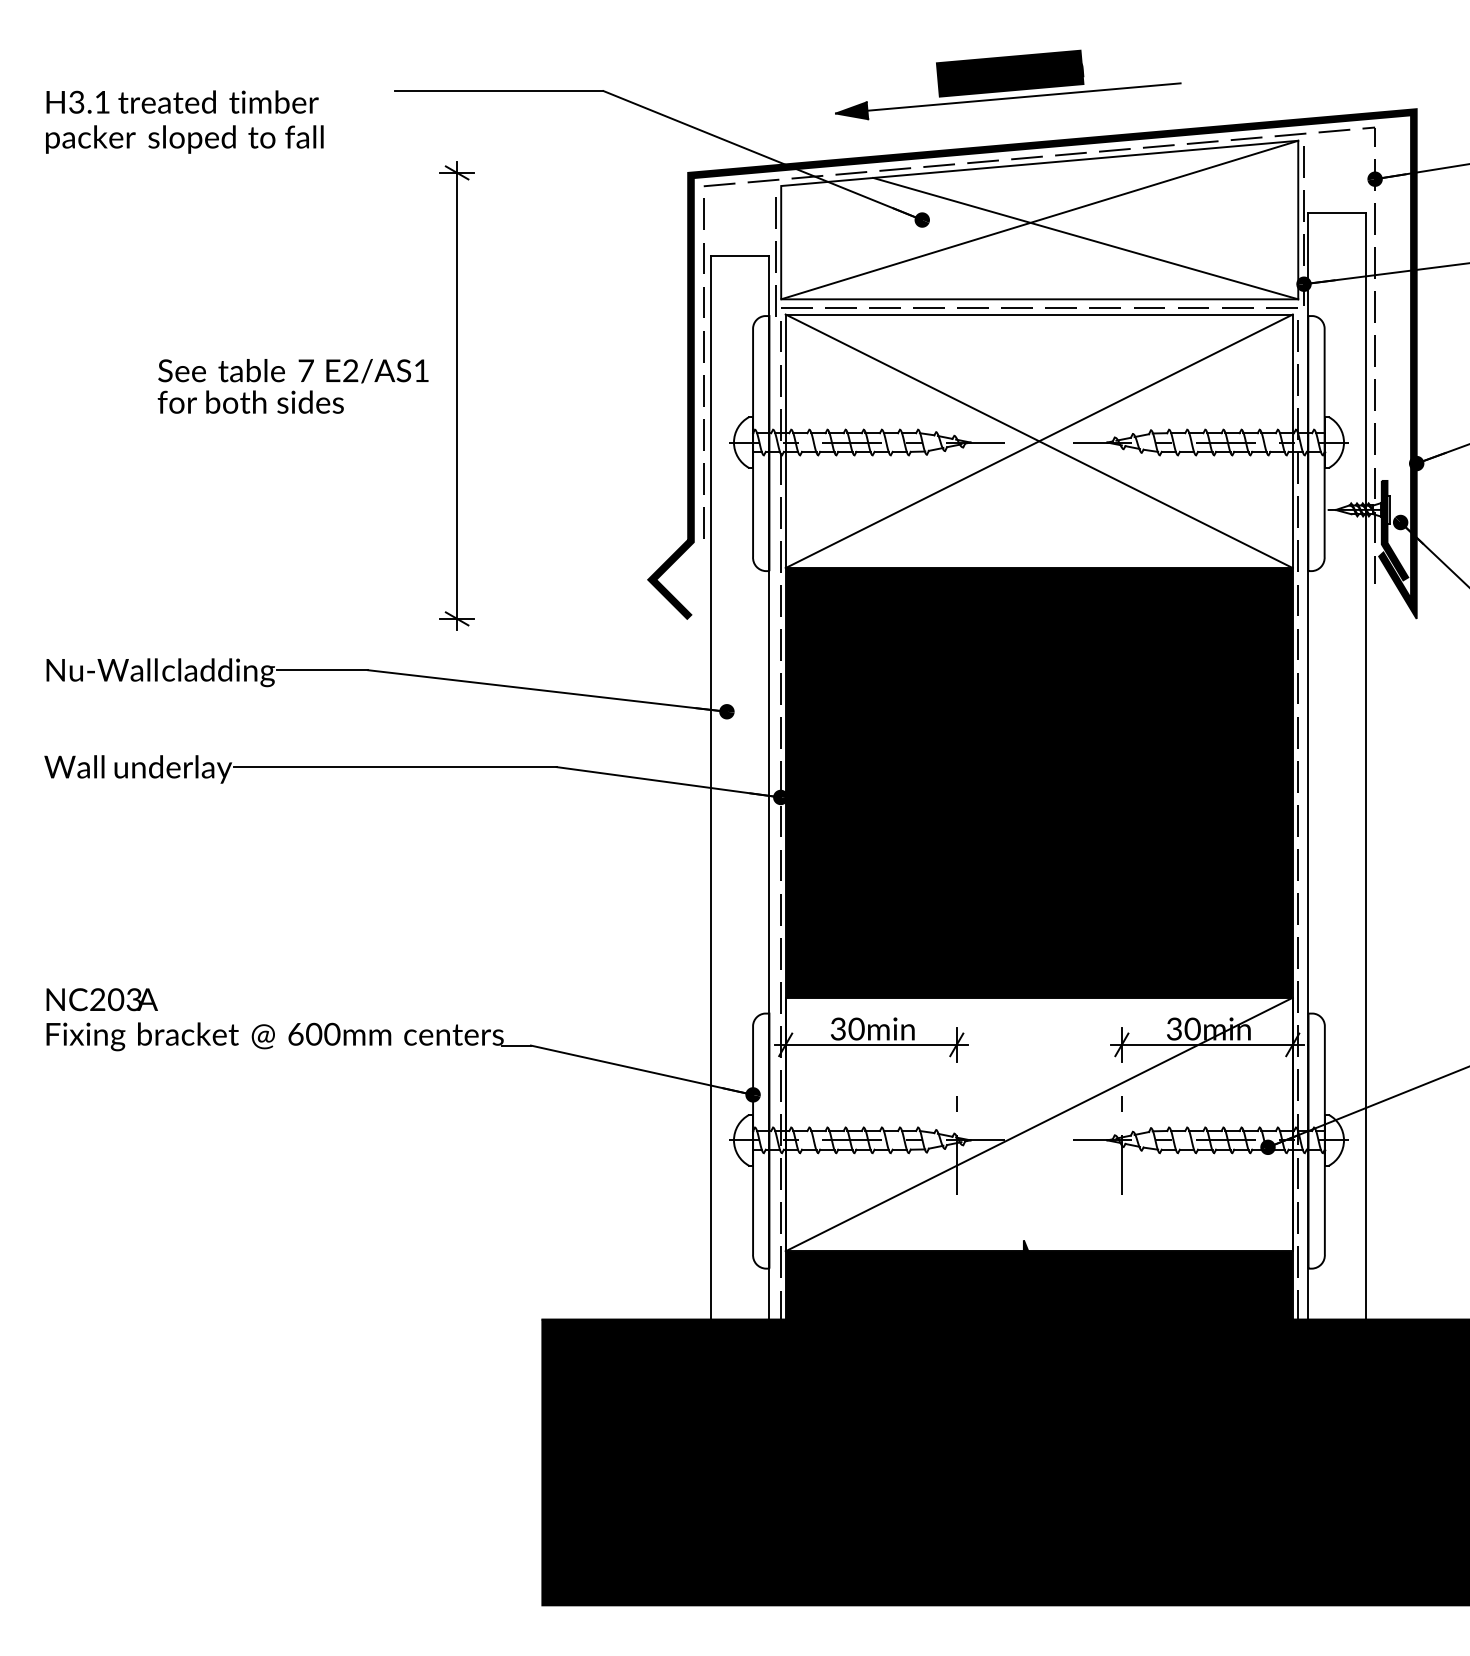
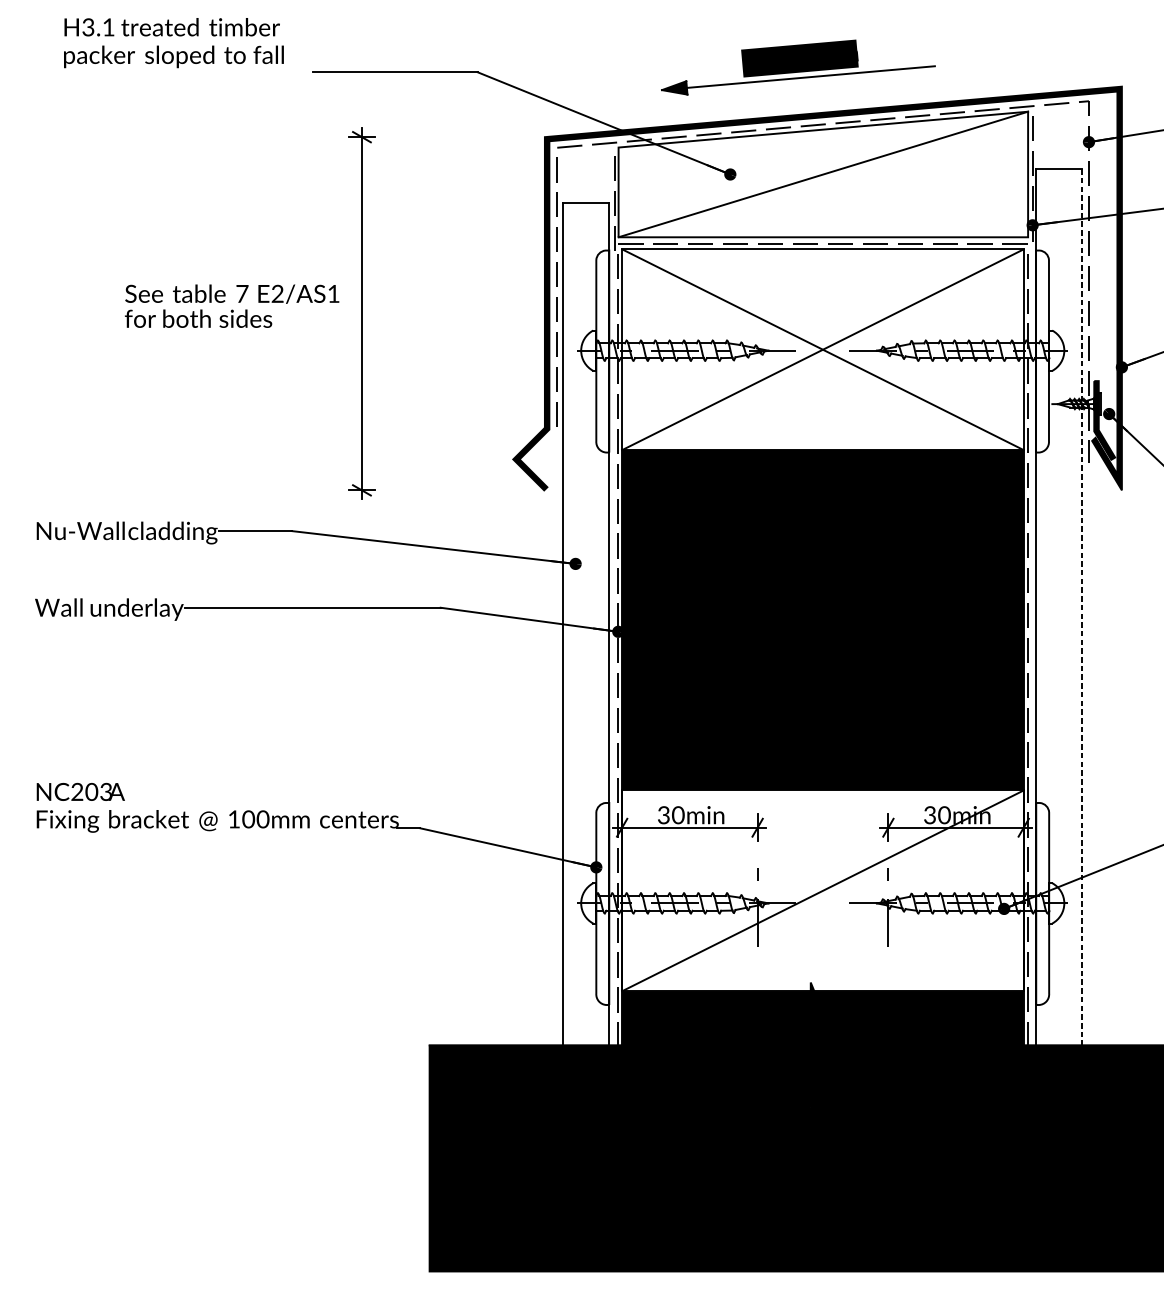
text: (184, 121) -> (173, 42), moved
line: (1085, 238) -> (859, 189), removed
line: (1366, 766) -> (1082, 607), solid -> dashed
text: (295, 1034) -> (233, 819), 600mm -> 100mm

